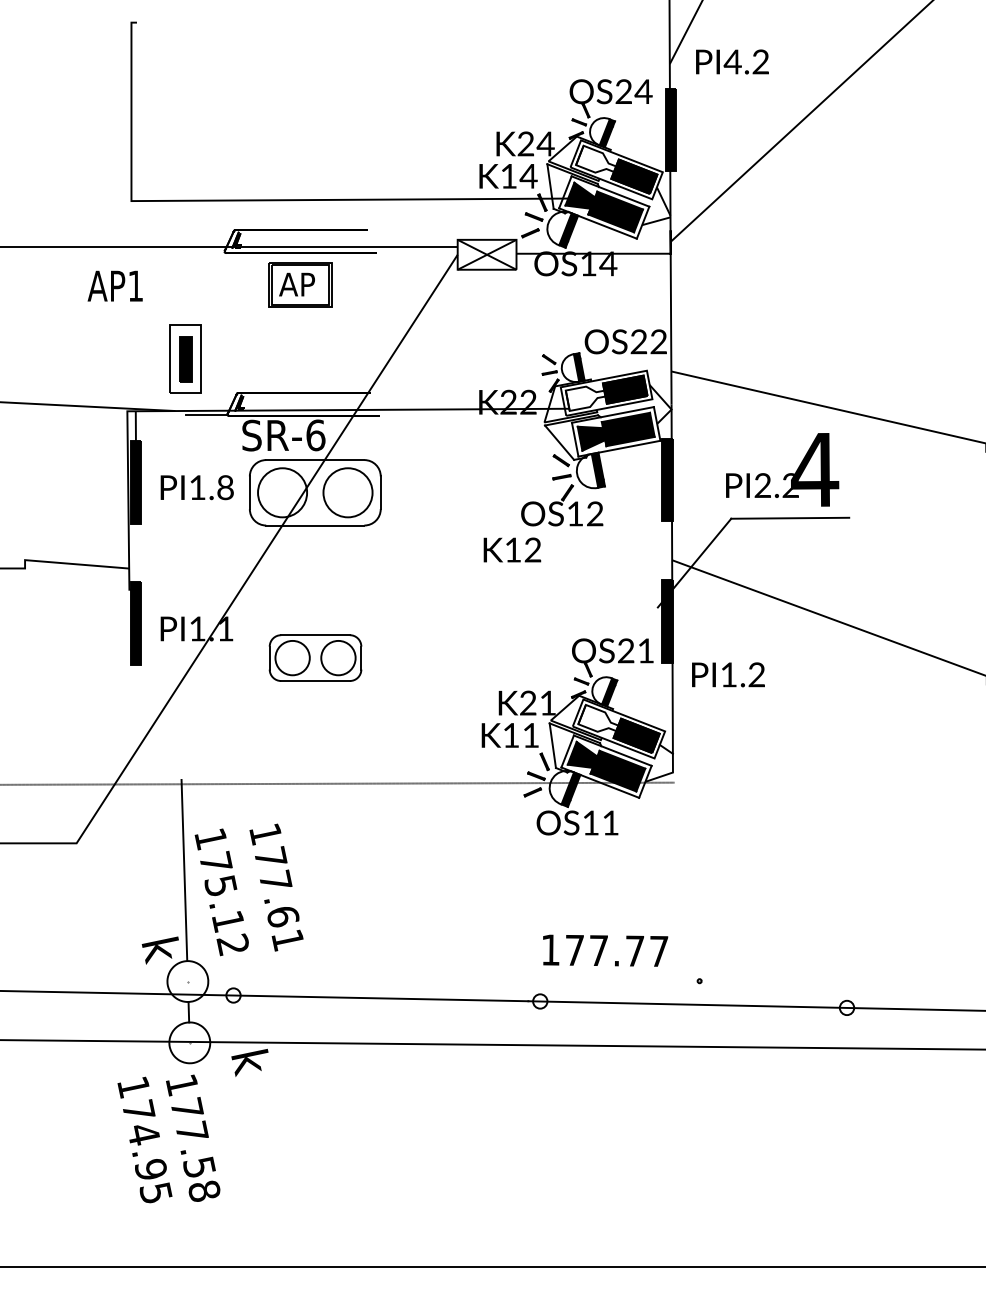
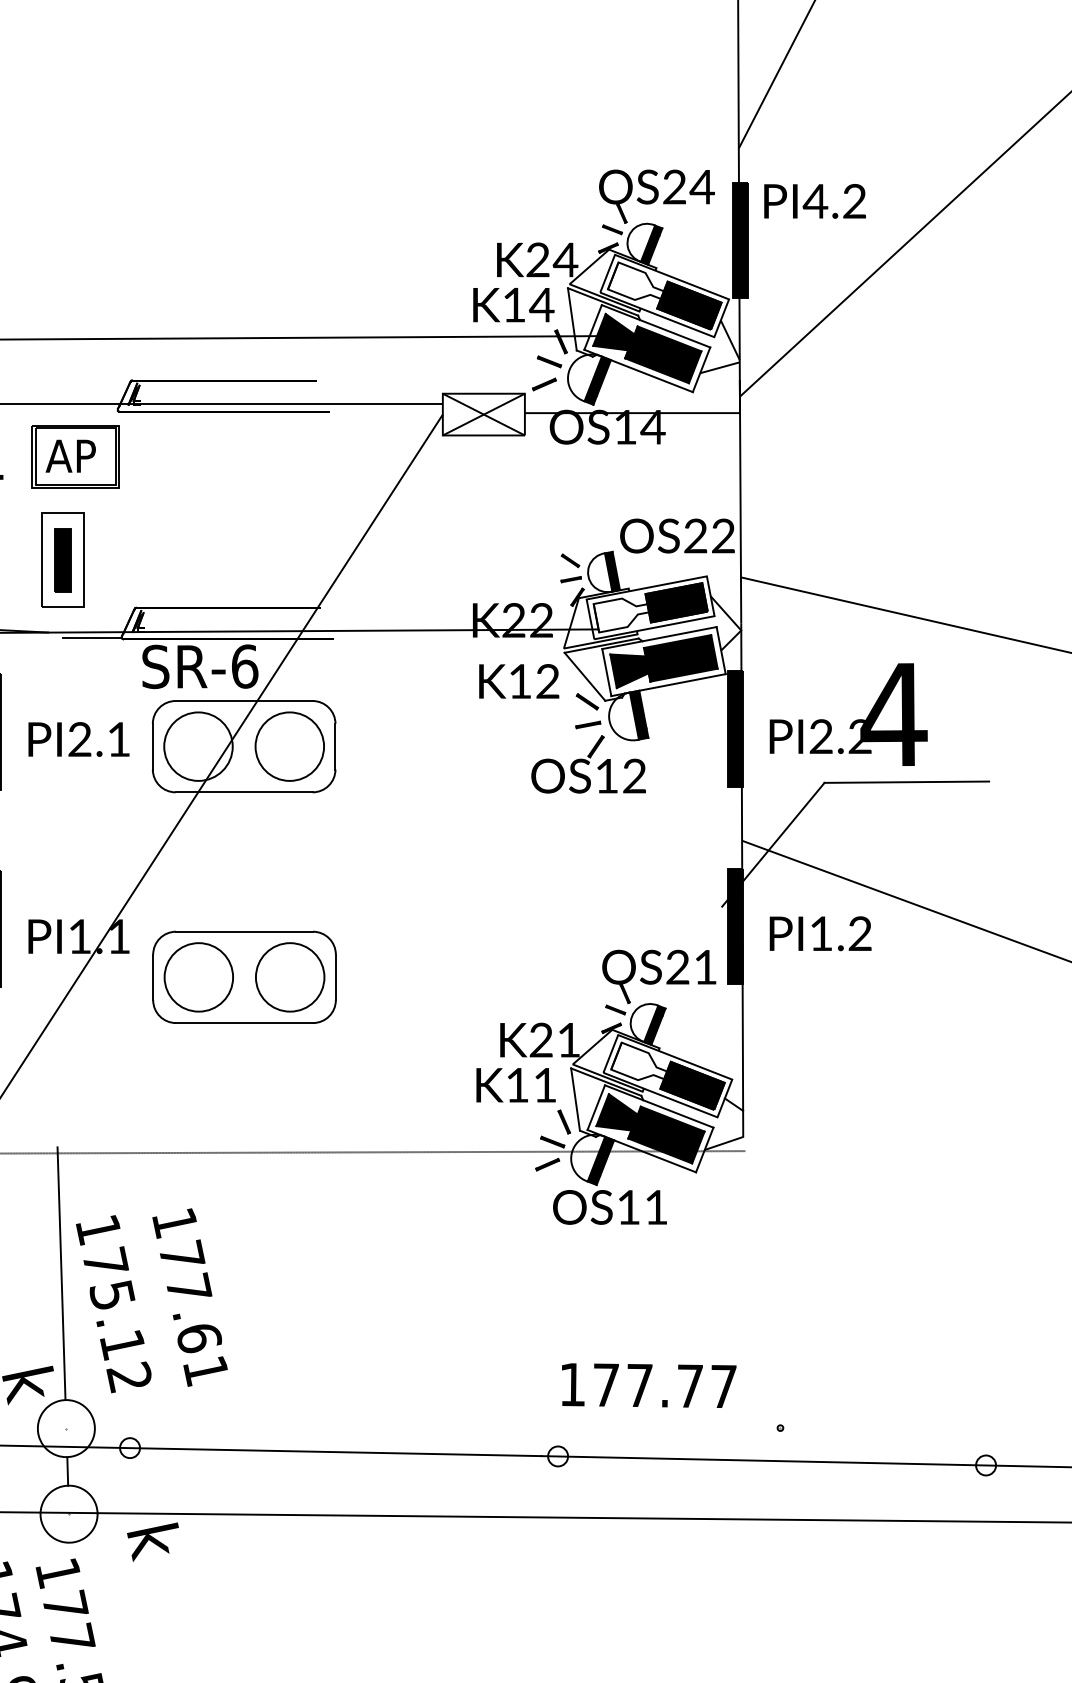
text: (732, 61) -> (815, 200), moved
part: (300, 284) -> (75, 456), moved
text: (782, 469) -> (848, 714), moved
text: (211, 487) -> (99, 739), PI1.8 -> PI2.1
text: (512, 549) -> (519, 680), moved
part: (315, 657) -> (244, 976), size x1.43
text: (728, 674) -> (820, 933), moved

